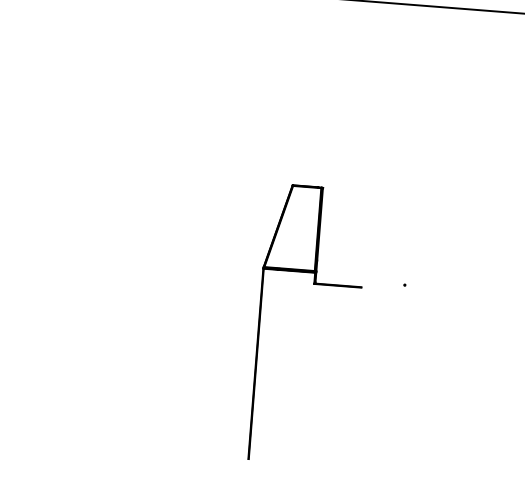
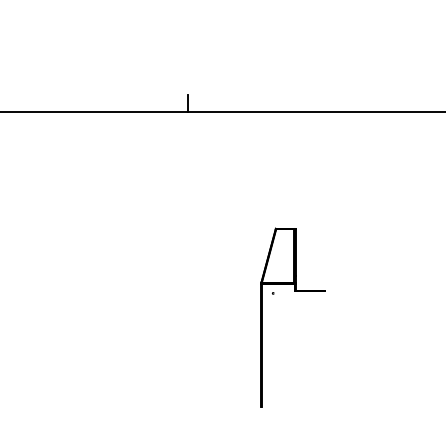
part: (313, 284) -> (294, 291), moved

